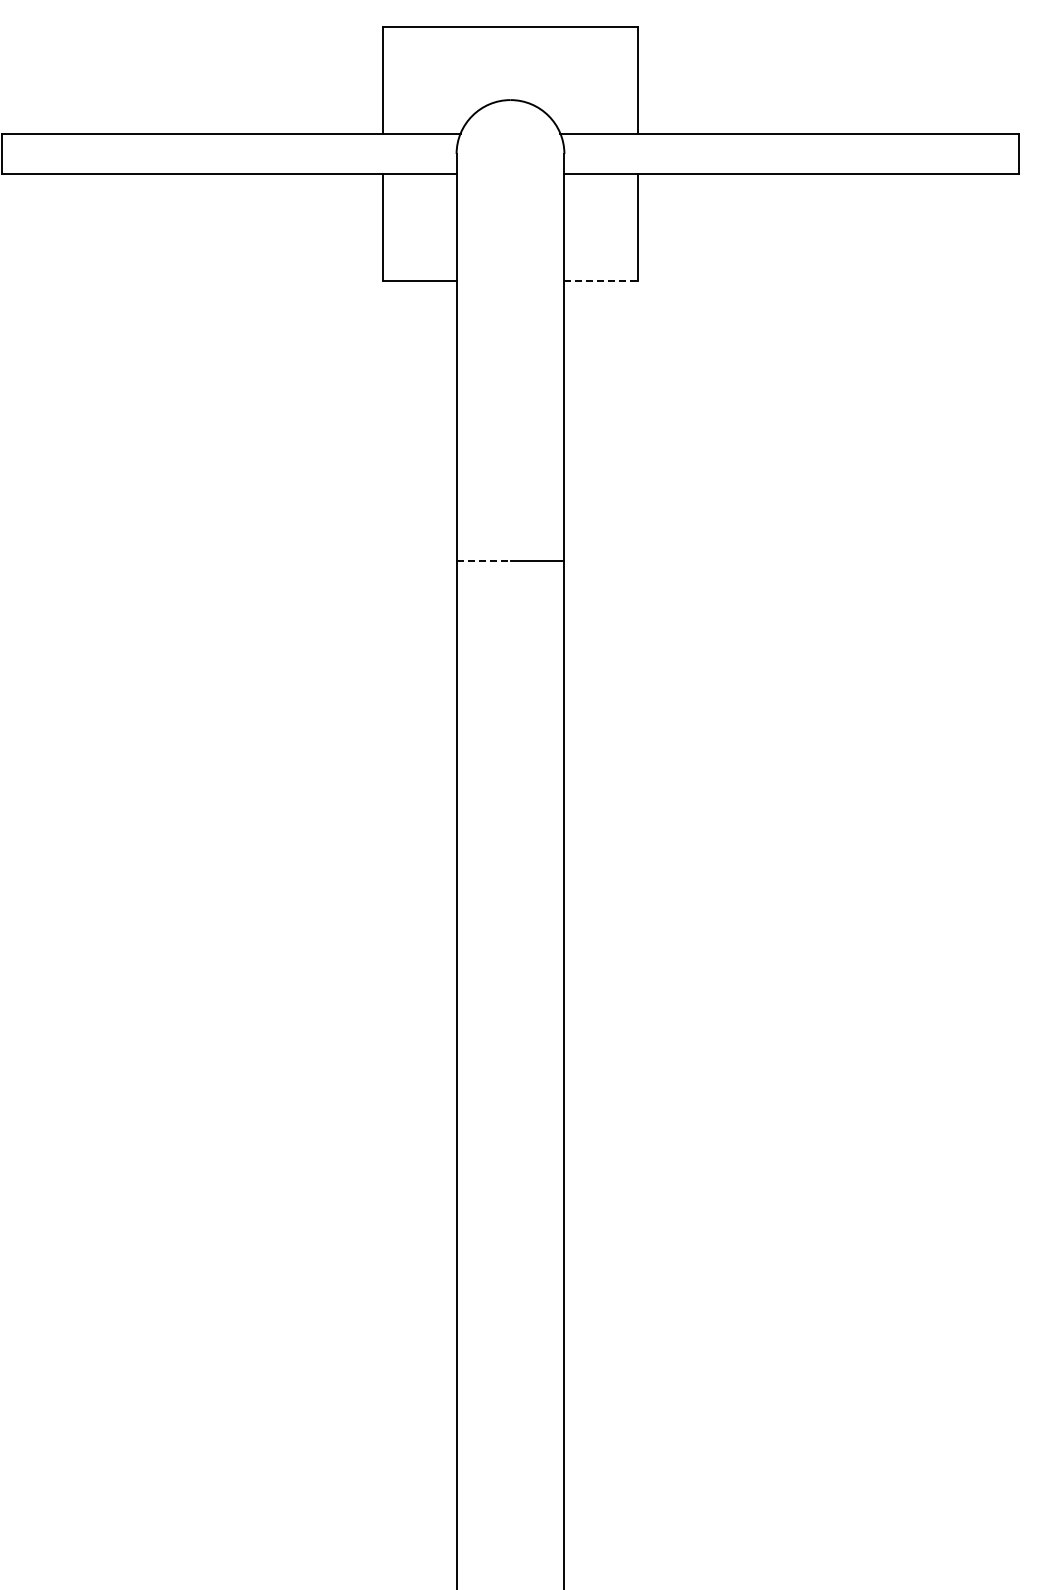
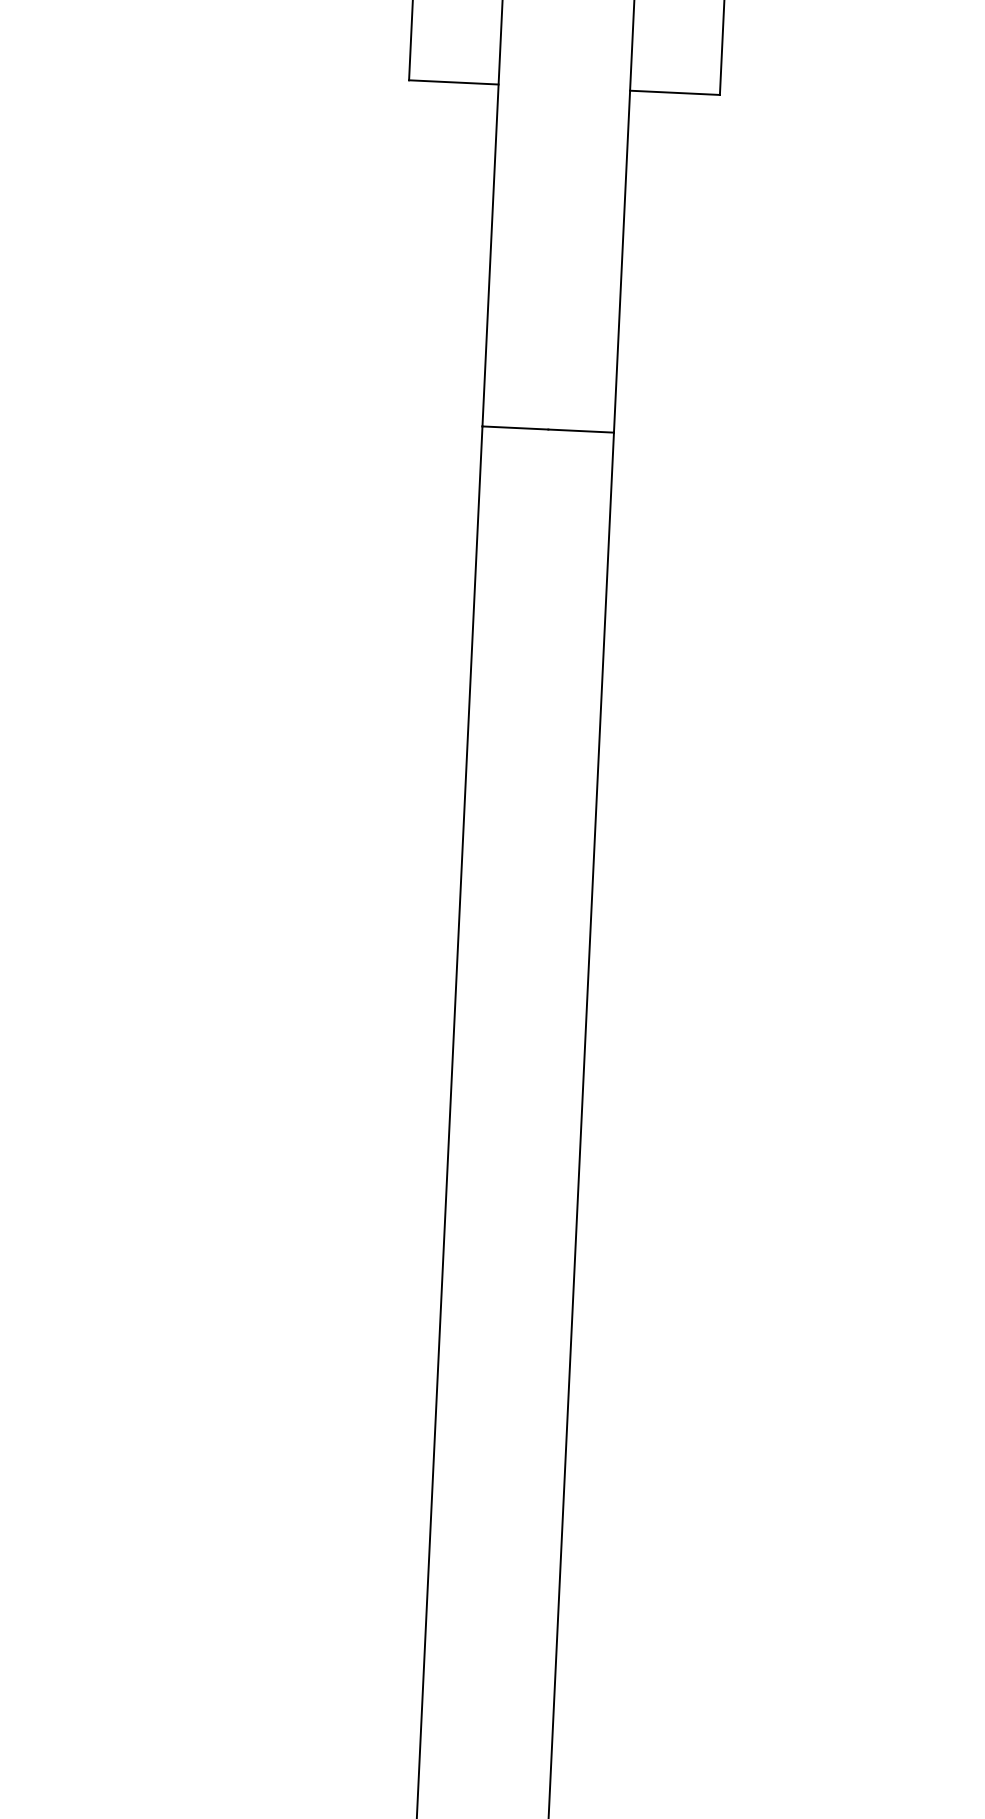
line: (600, 281) -> (674, 93), dashed -> solid
line: (483, 560) -> (515, 427), dashed -> solid

